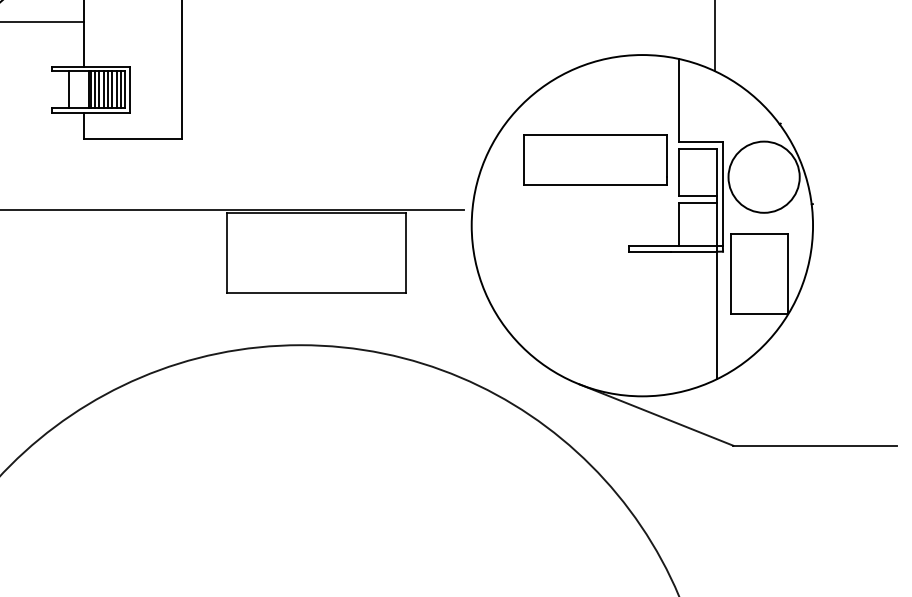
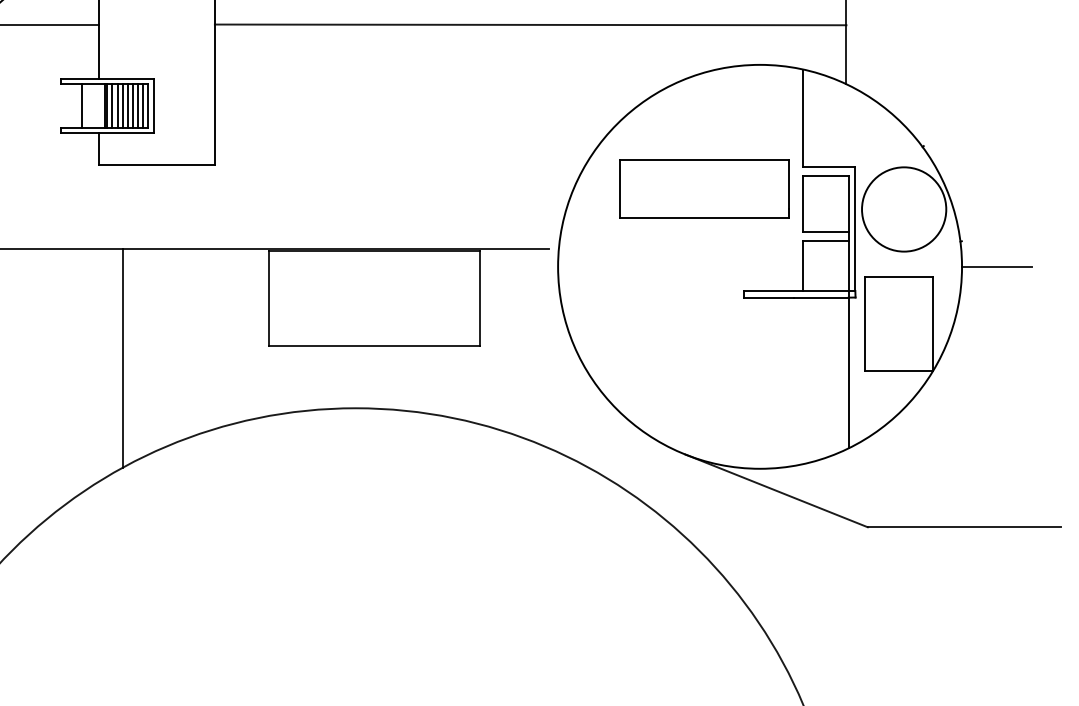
line: (448, 20) -> (530, 24), added
line: (843, 225) -> (997, 266), added
line: (104, 302) -> (123, 357), added

